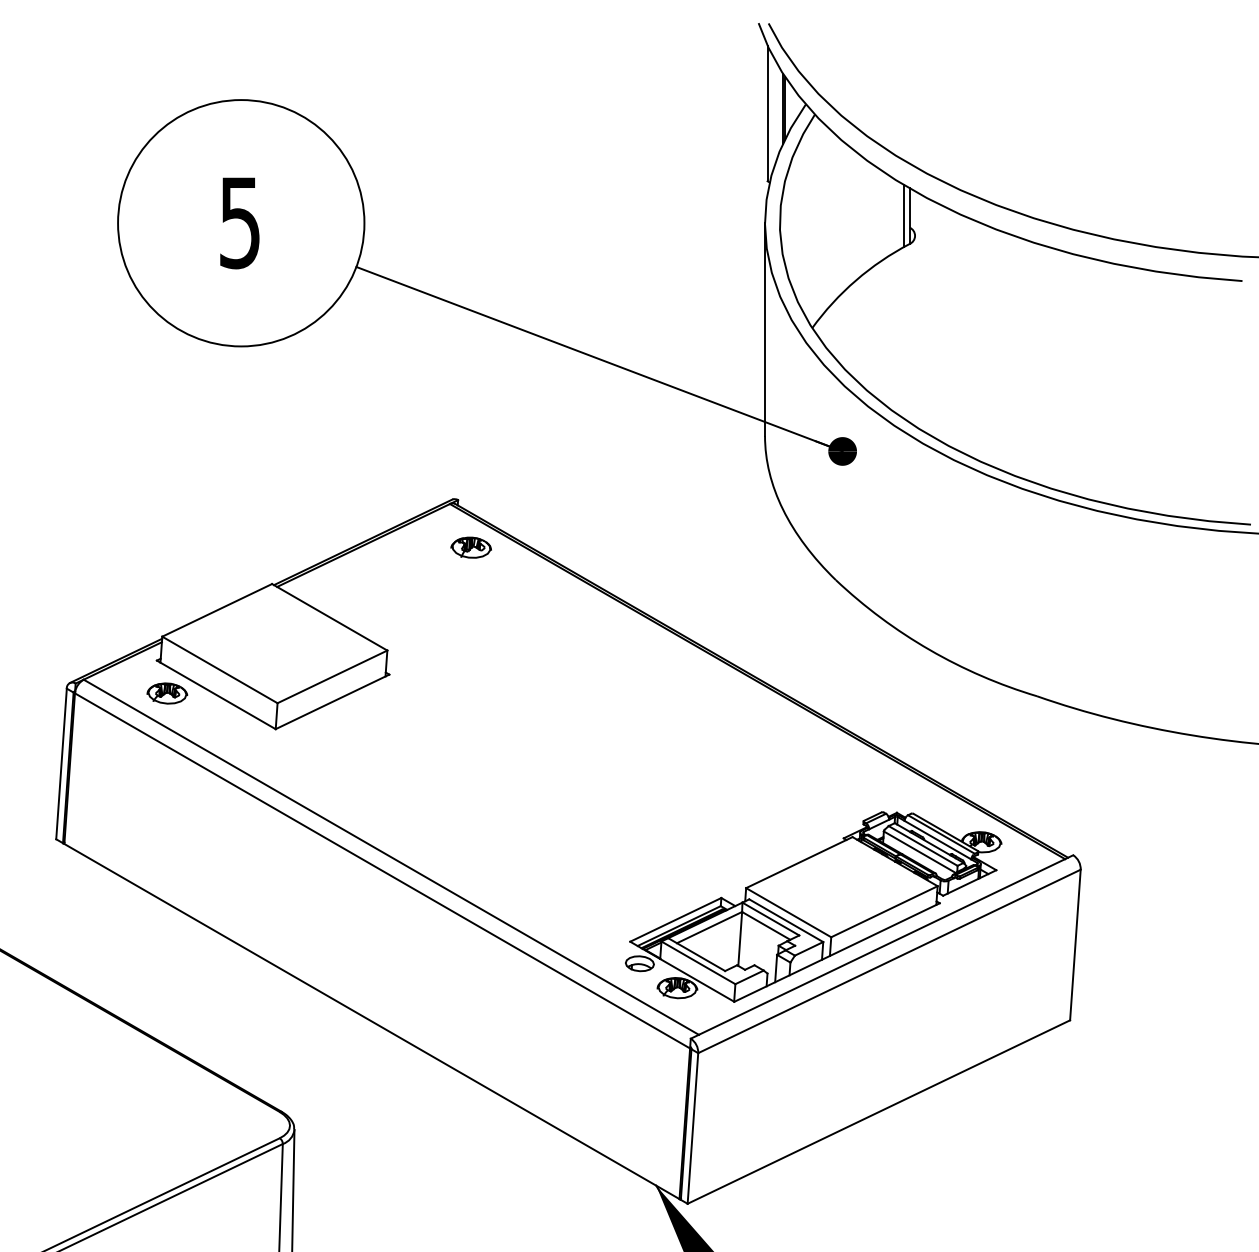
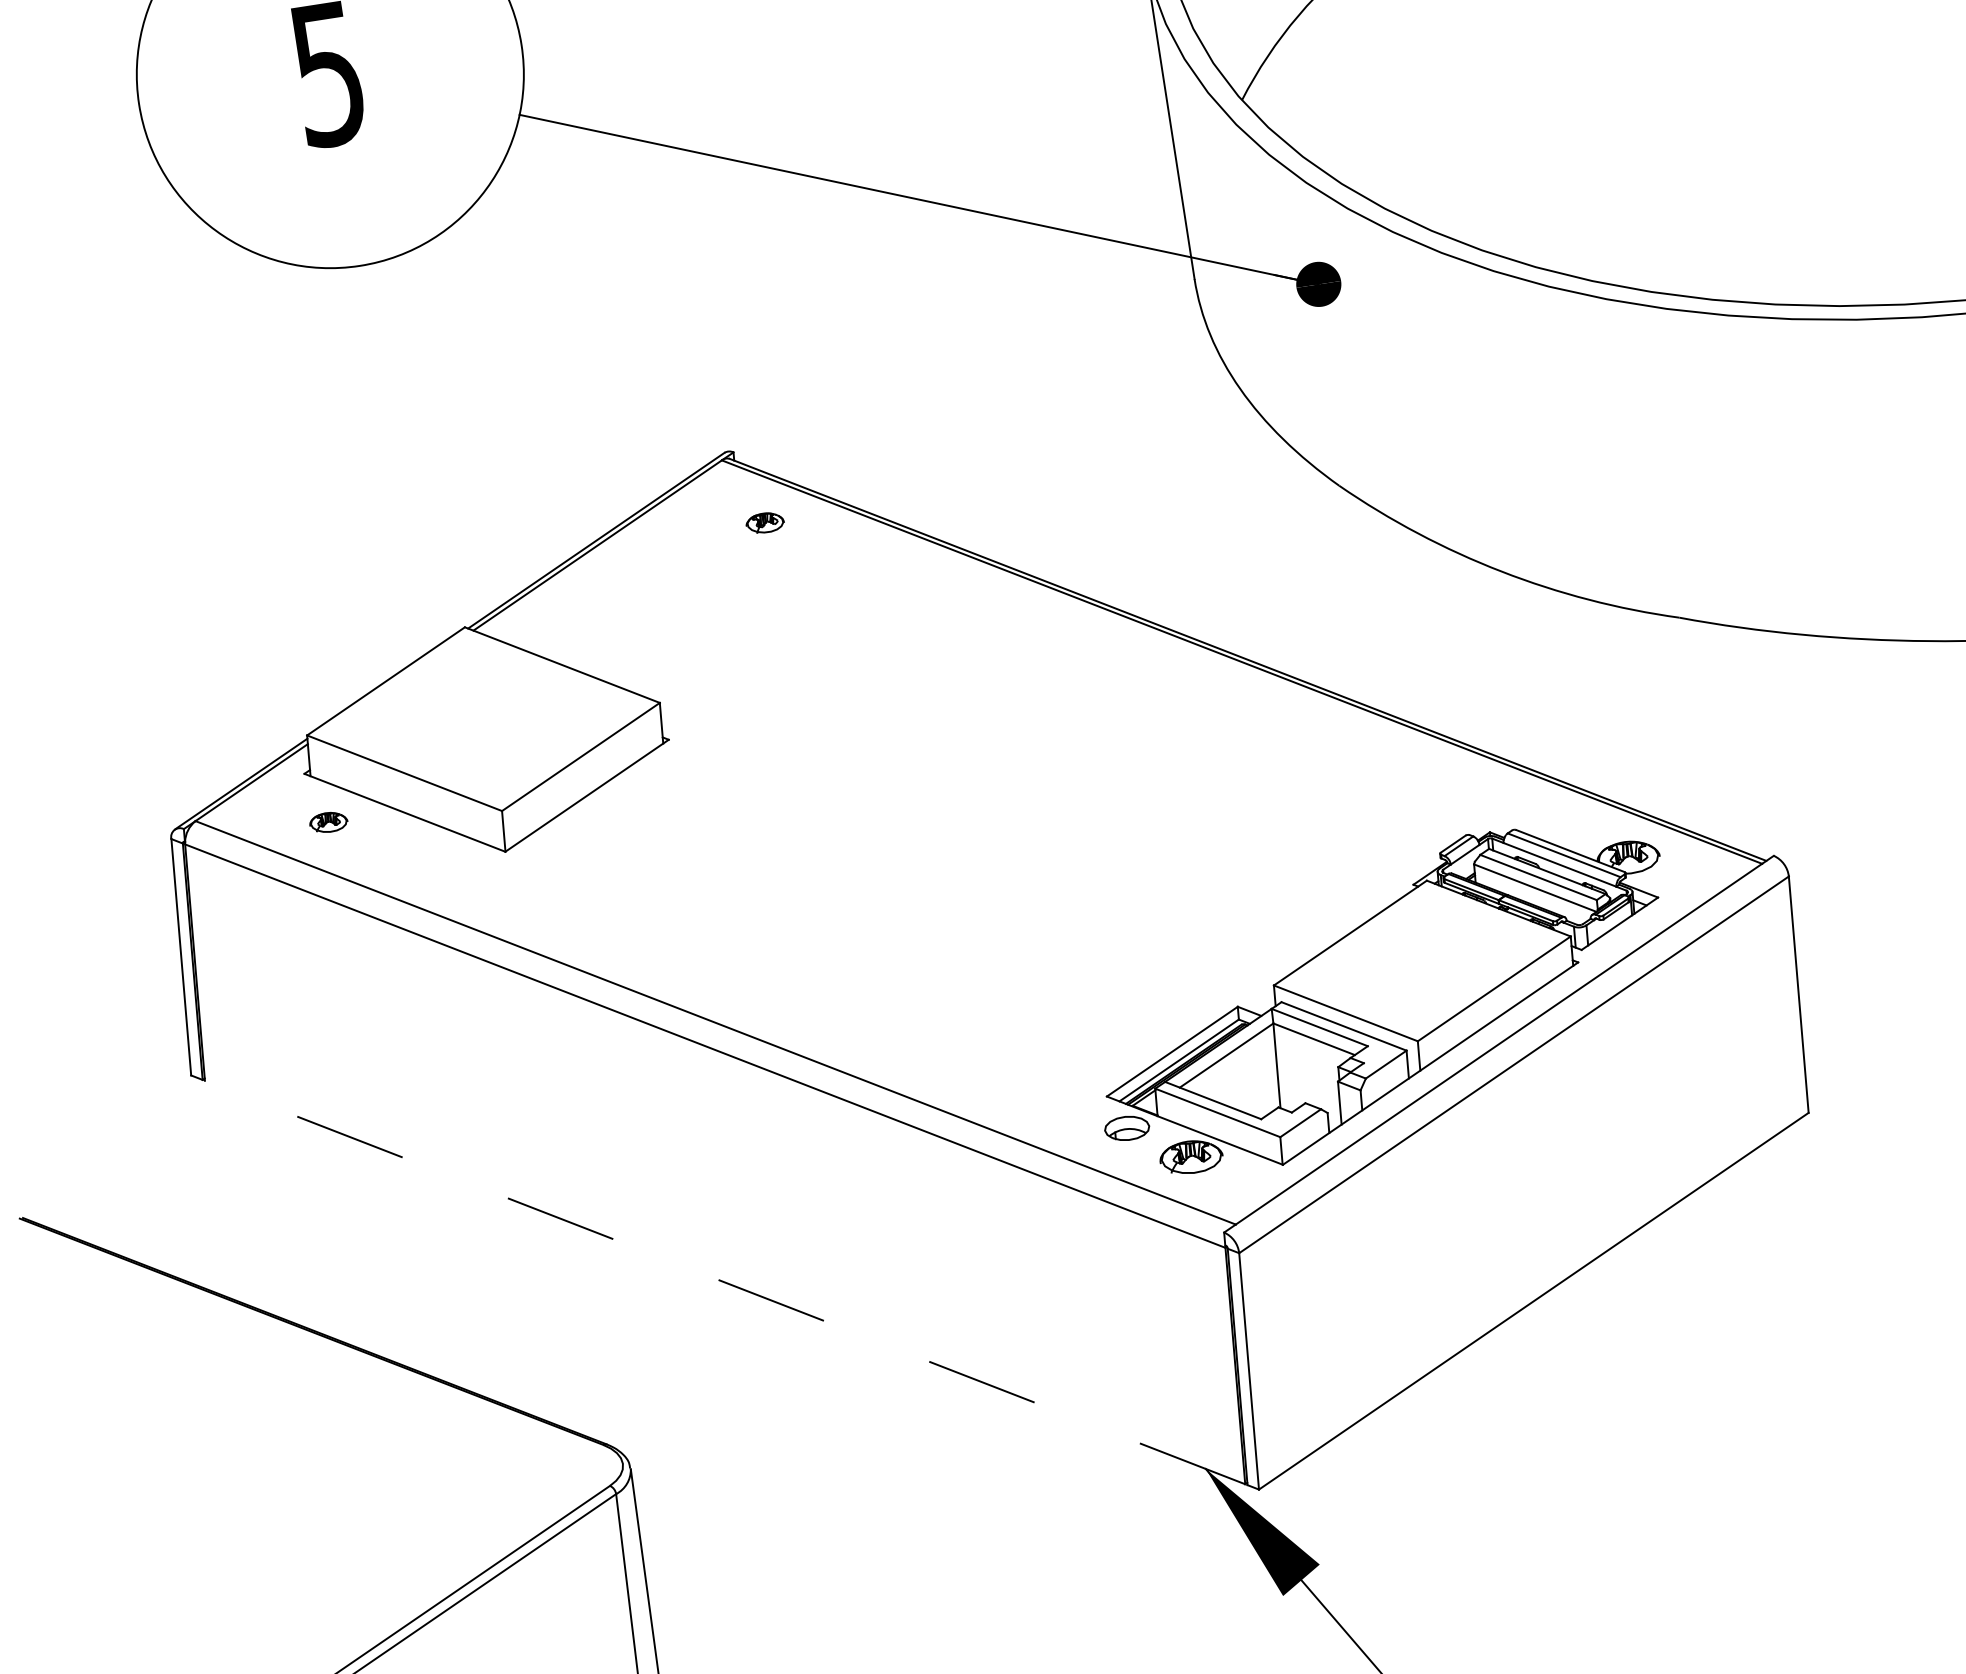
part: (470, 547) -> (764, 522), size x0.6
part: (167, 693) -> (328, 822), size x0.6
line: (371, 1021) -> (724, 1282), solid -> dashed

